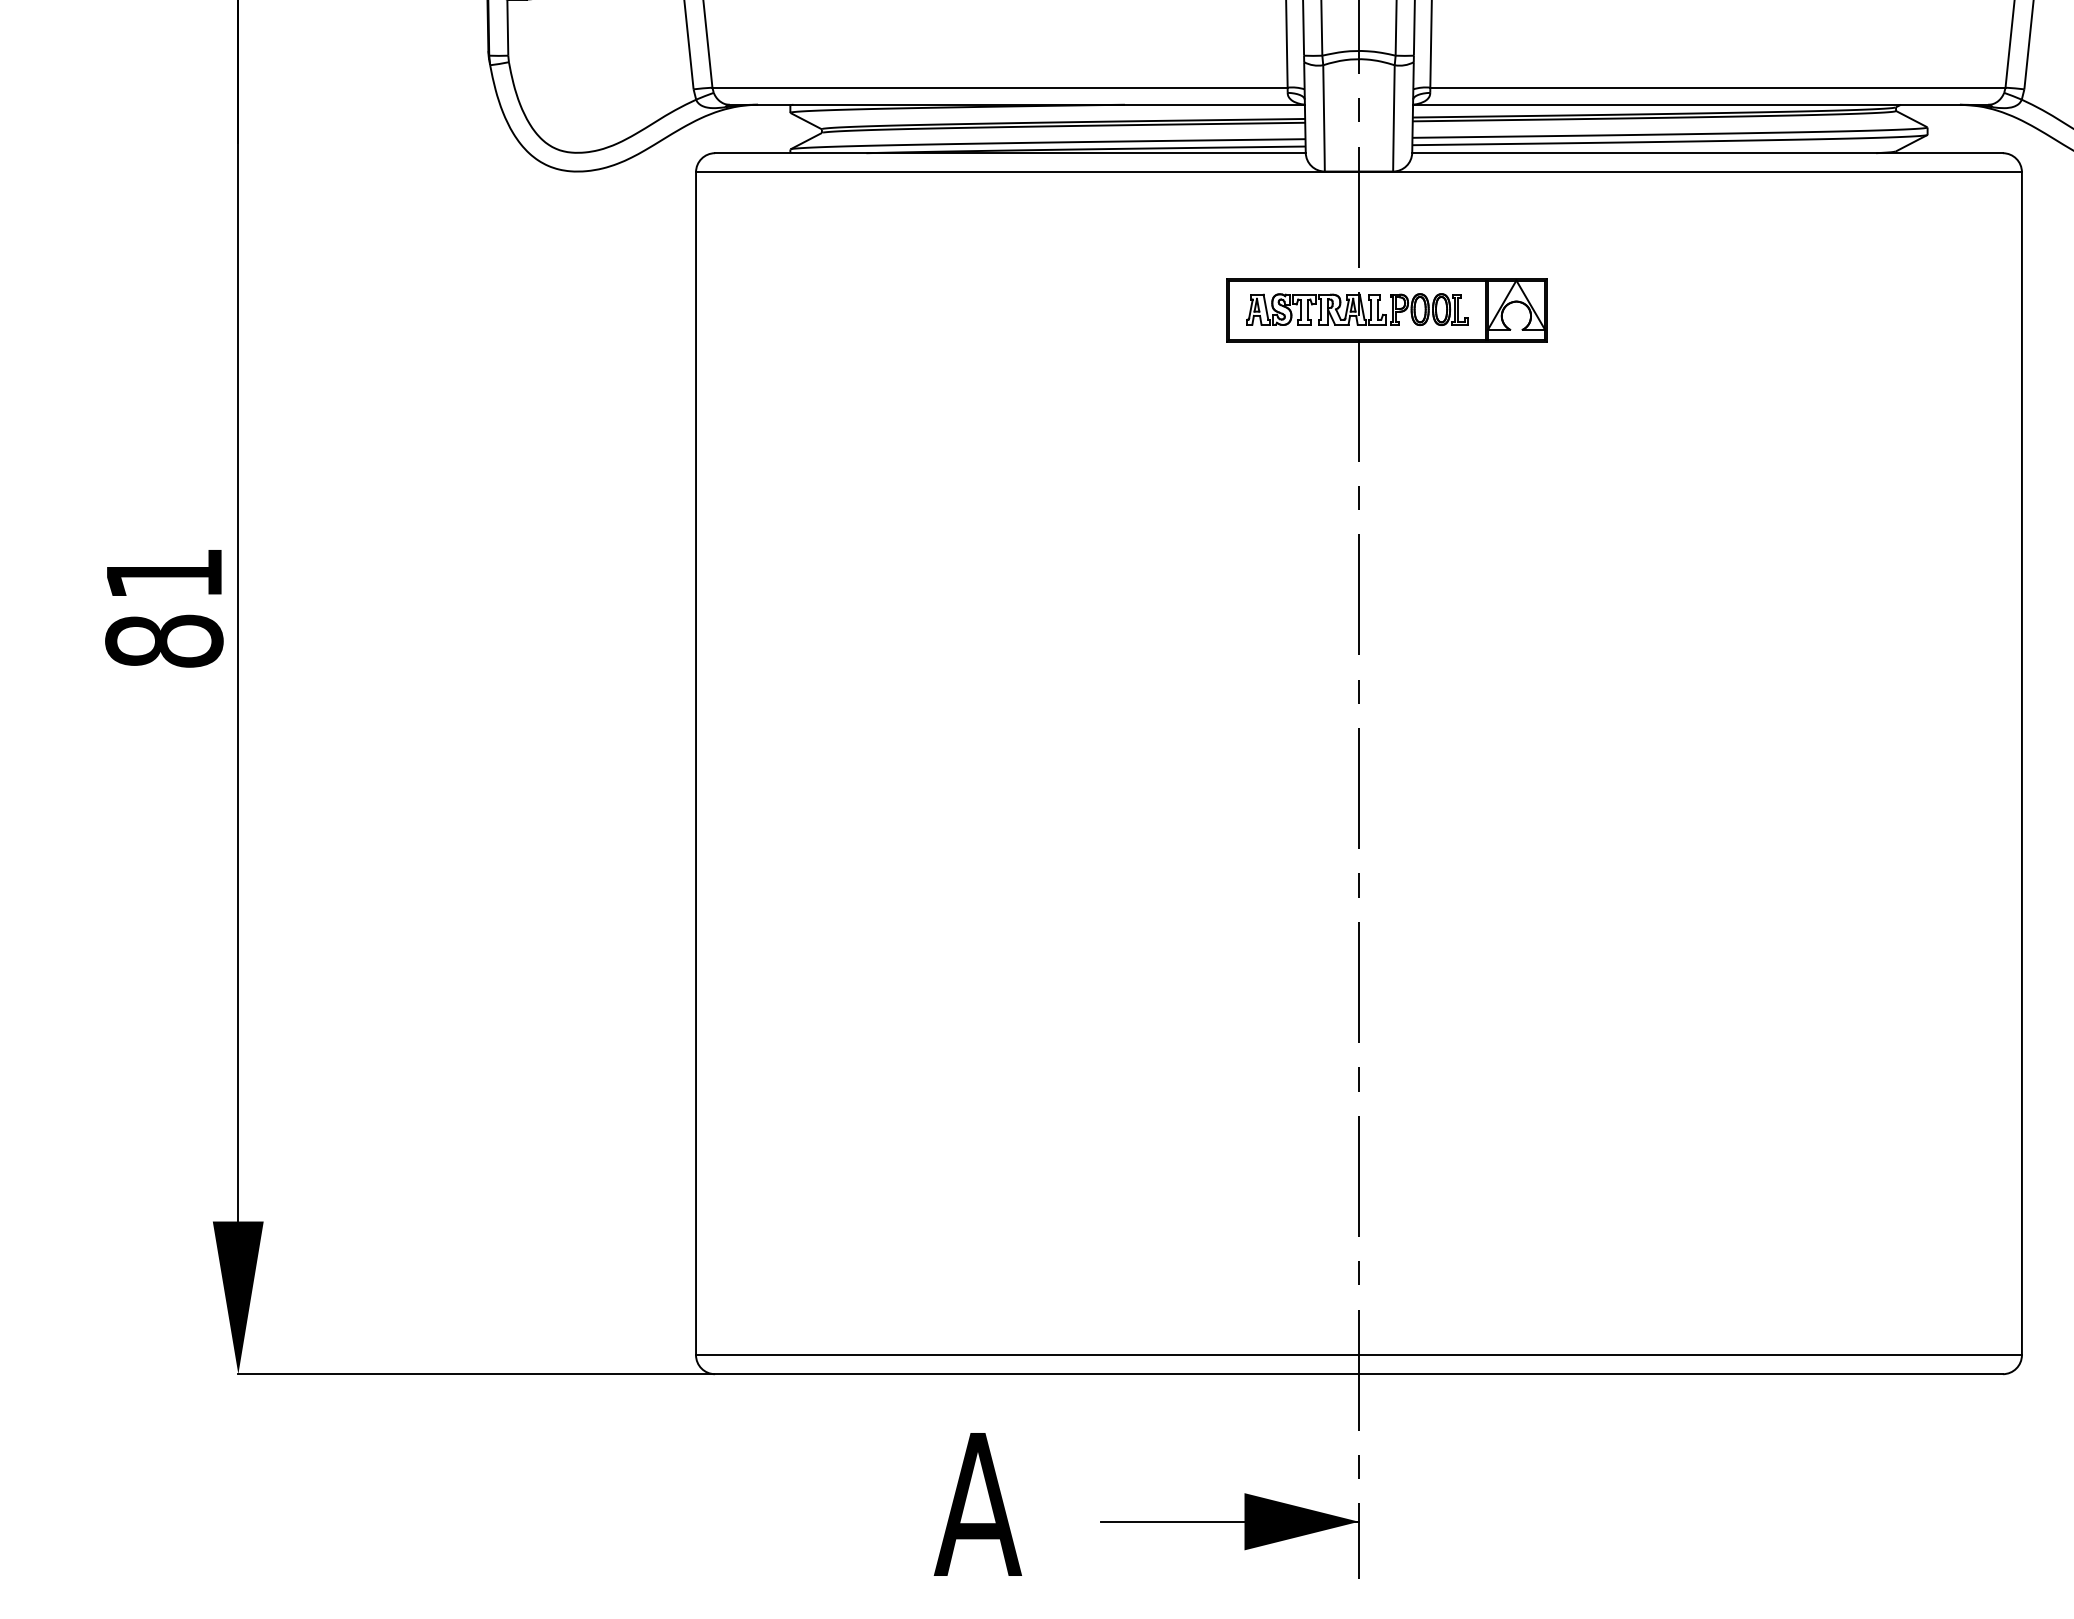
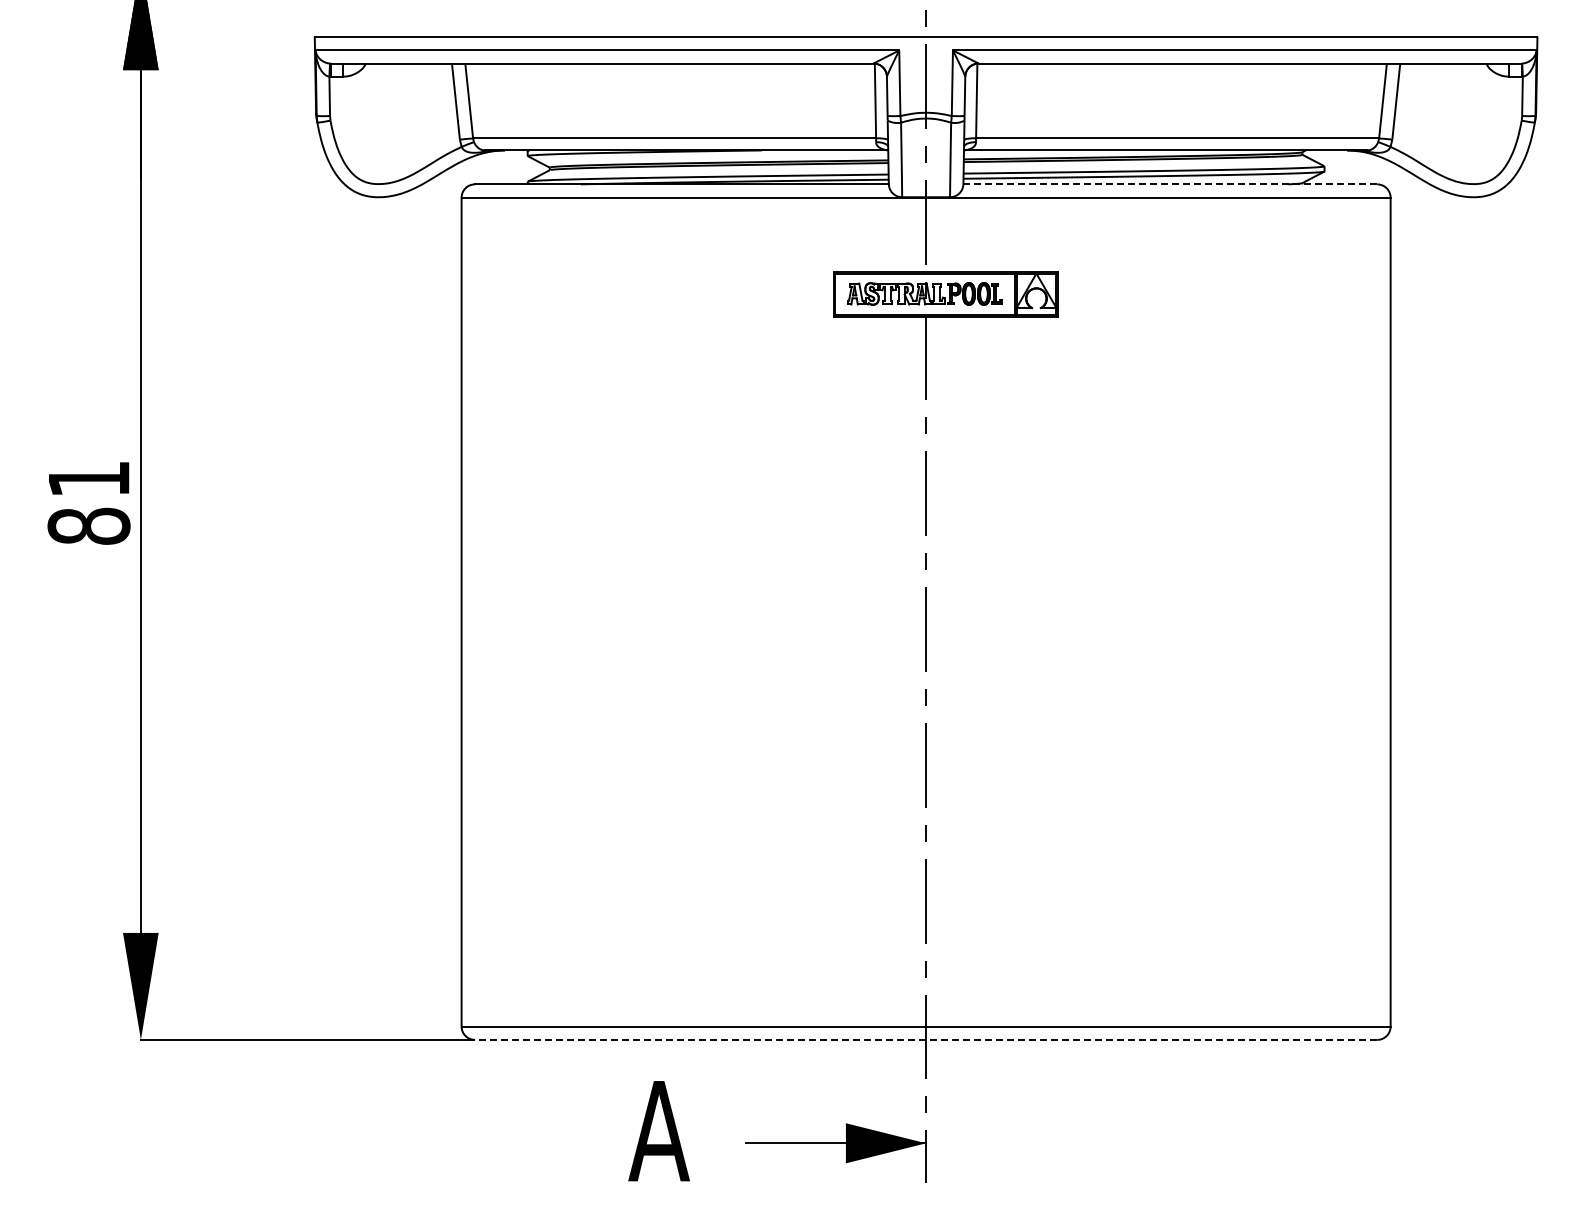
line: (1707, 153) -> (1170, 184), solid -> dashed
line: (1358, 1373) -> (925, 1039), solid -> dashed

